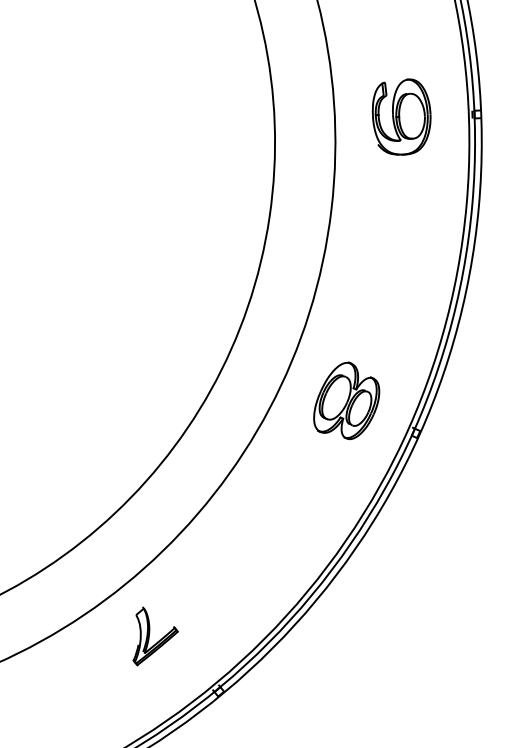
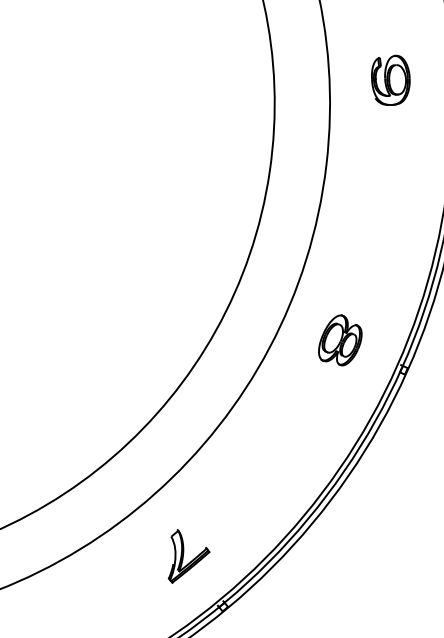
part: (401, 116) -> (390, 79), size x0.71
part: (346, 400) -> (340, 340), size x0.71
part: (155, 636) -> (188, 556), moved

